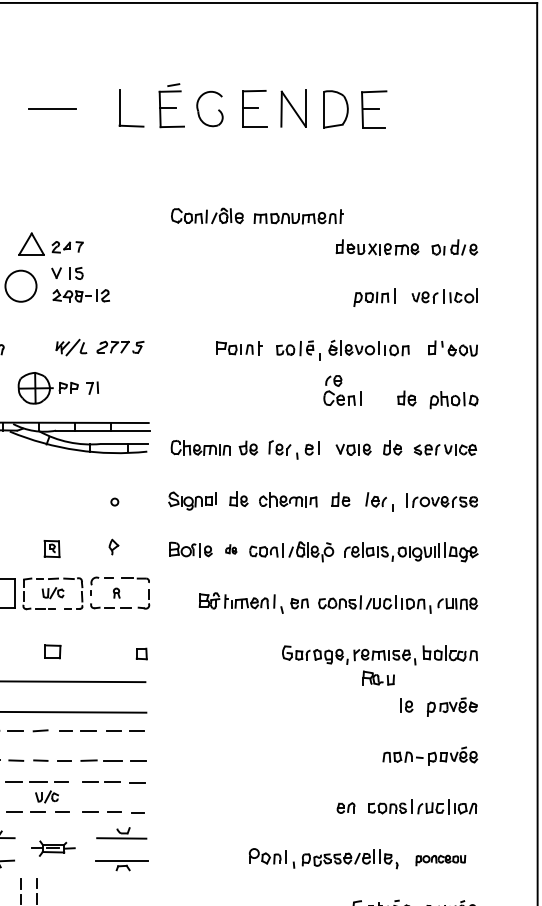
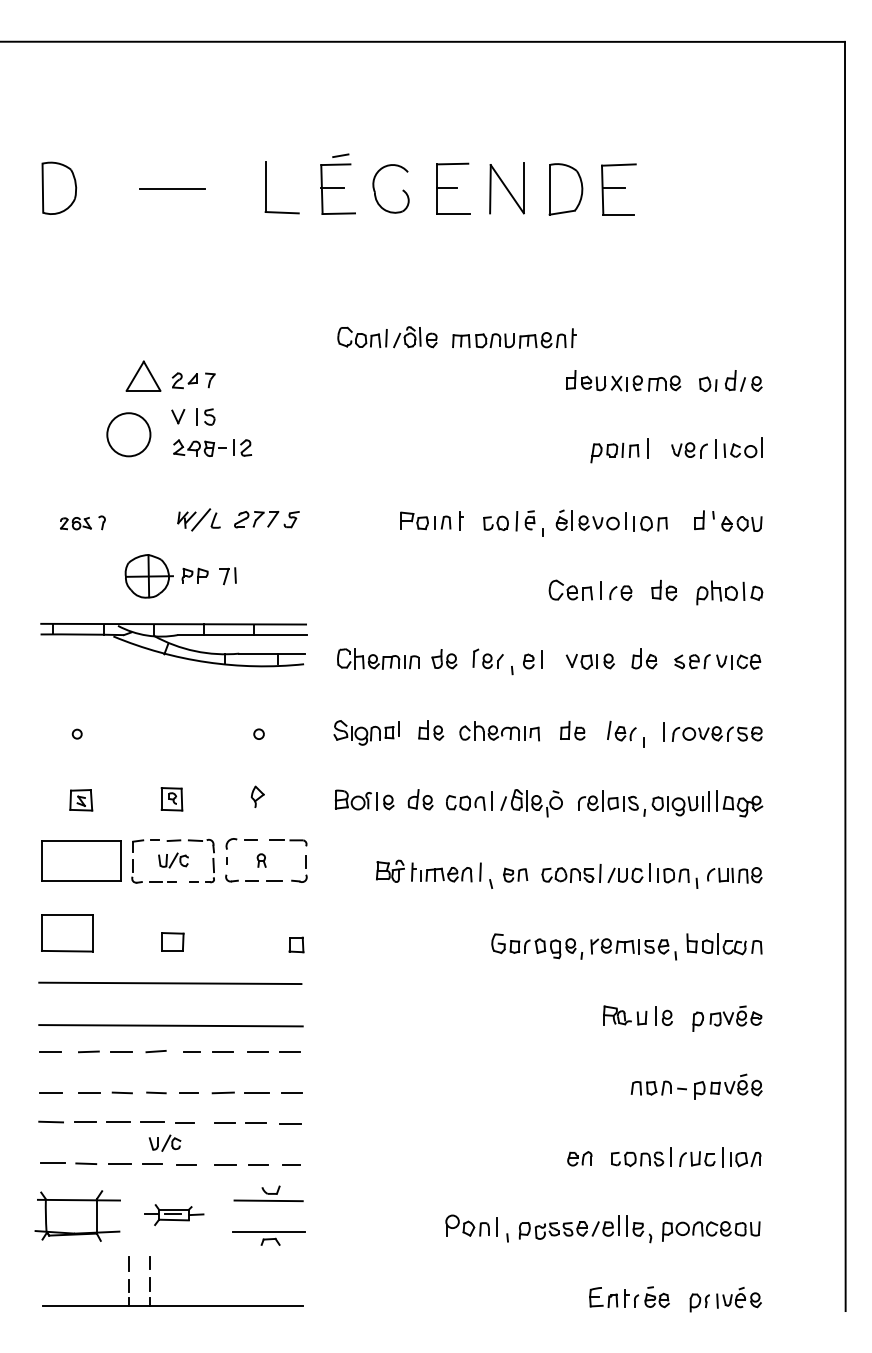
part: (333, 380) -> (620, 592), moved
part: (231, 549) -> (420, 799), size x1.67
part: (378, 678) -> (625, 1015), moved
part: (440, 860) -> (711, 1231), size x1.43

